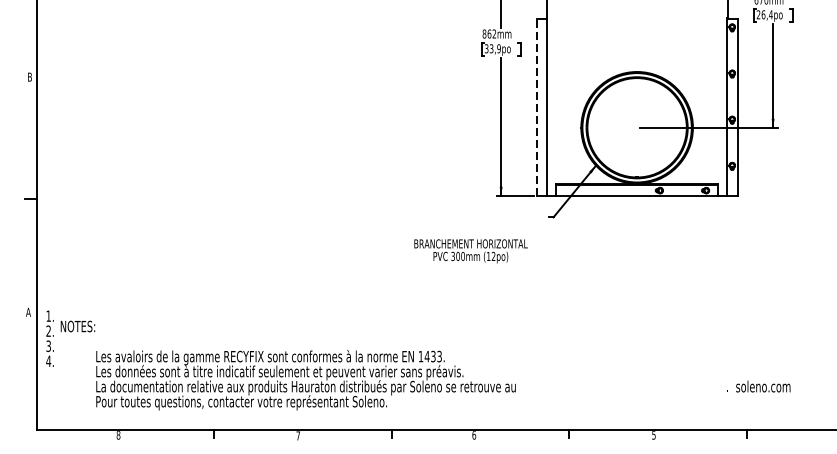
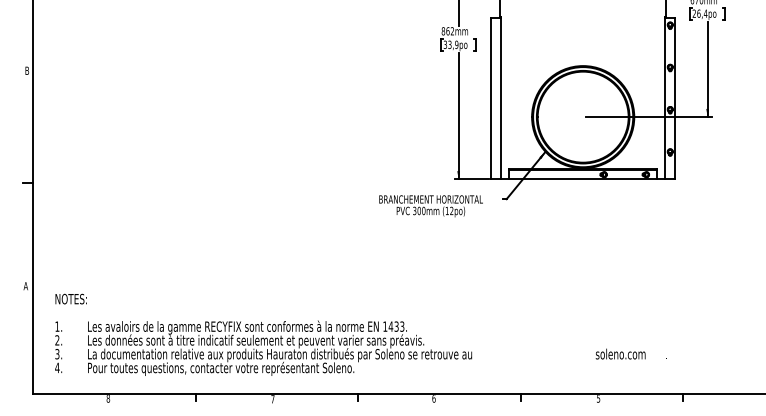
line: (537, 107) -> (491, 98), dashed -> solid
text: (470, 251) -> (430, 206), moved
text: (49, 337) -> (58, 346), moved
text: (763, 385) -> (620, 353), moved

